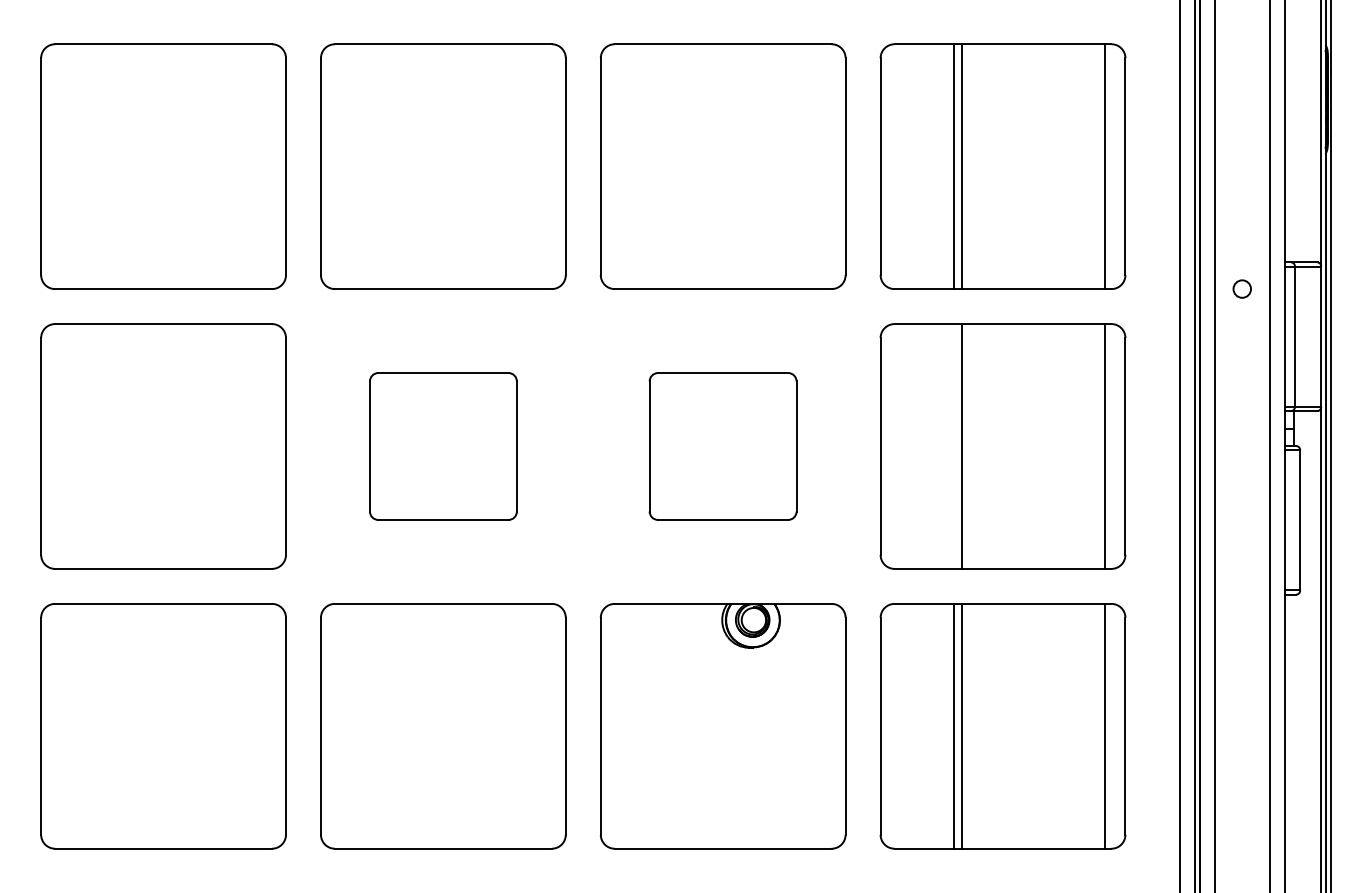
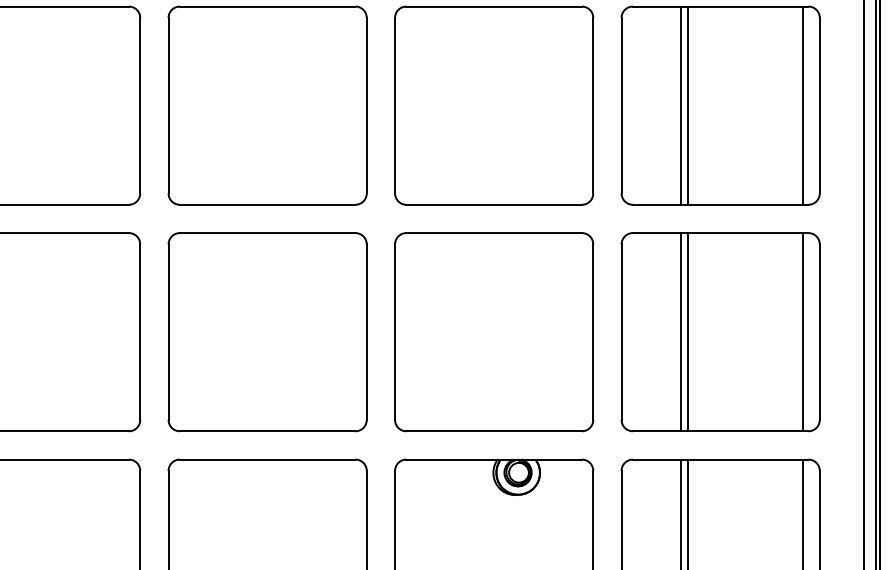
part: (443, 446) -> (267, 332), size x1.67
part: (722, 446) -> (493, 332), size x1.67
line: (954, 446) -> (681, 332), added

